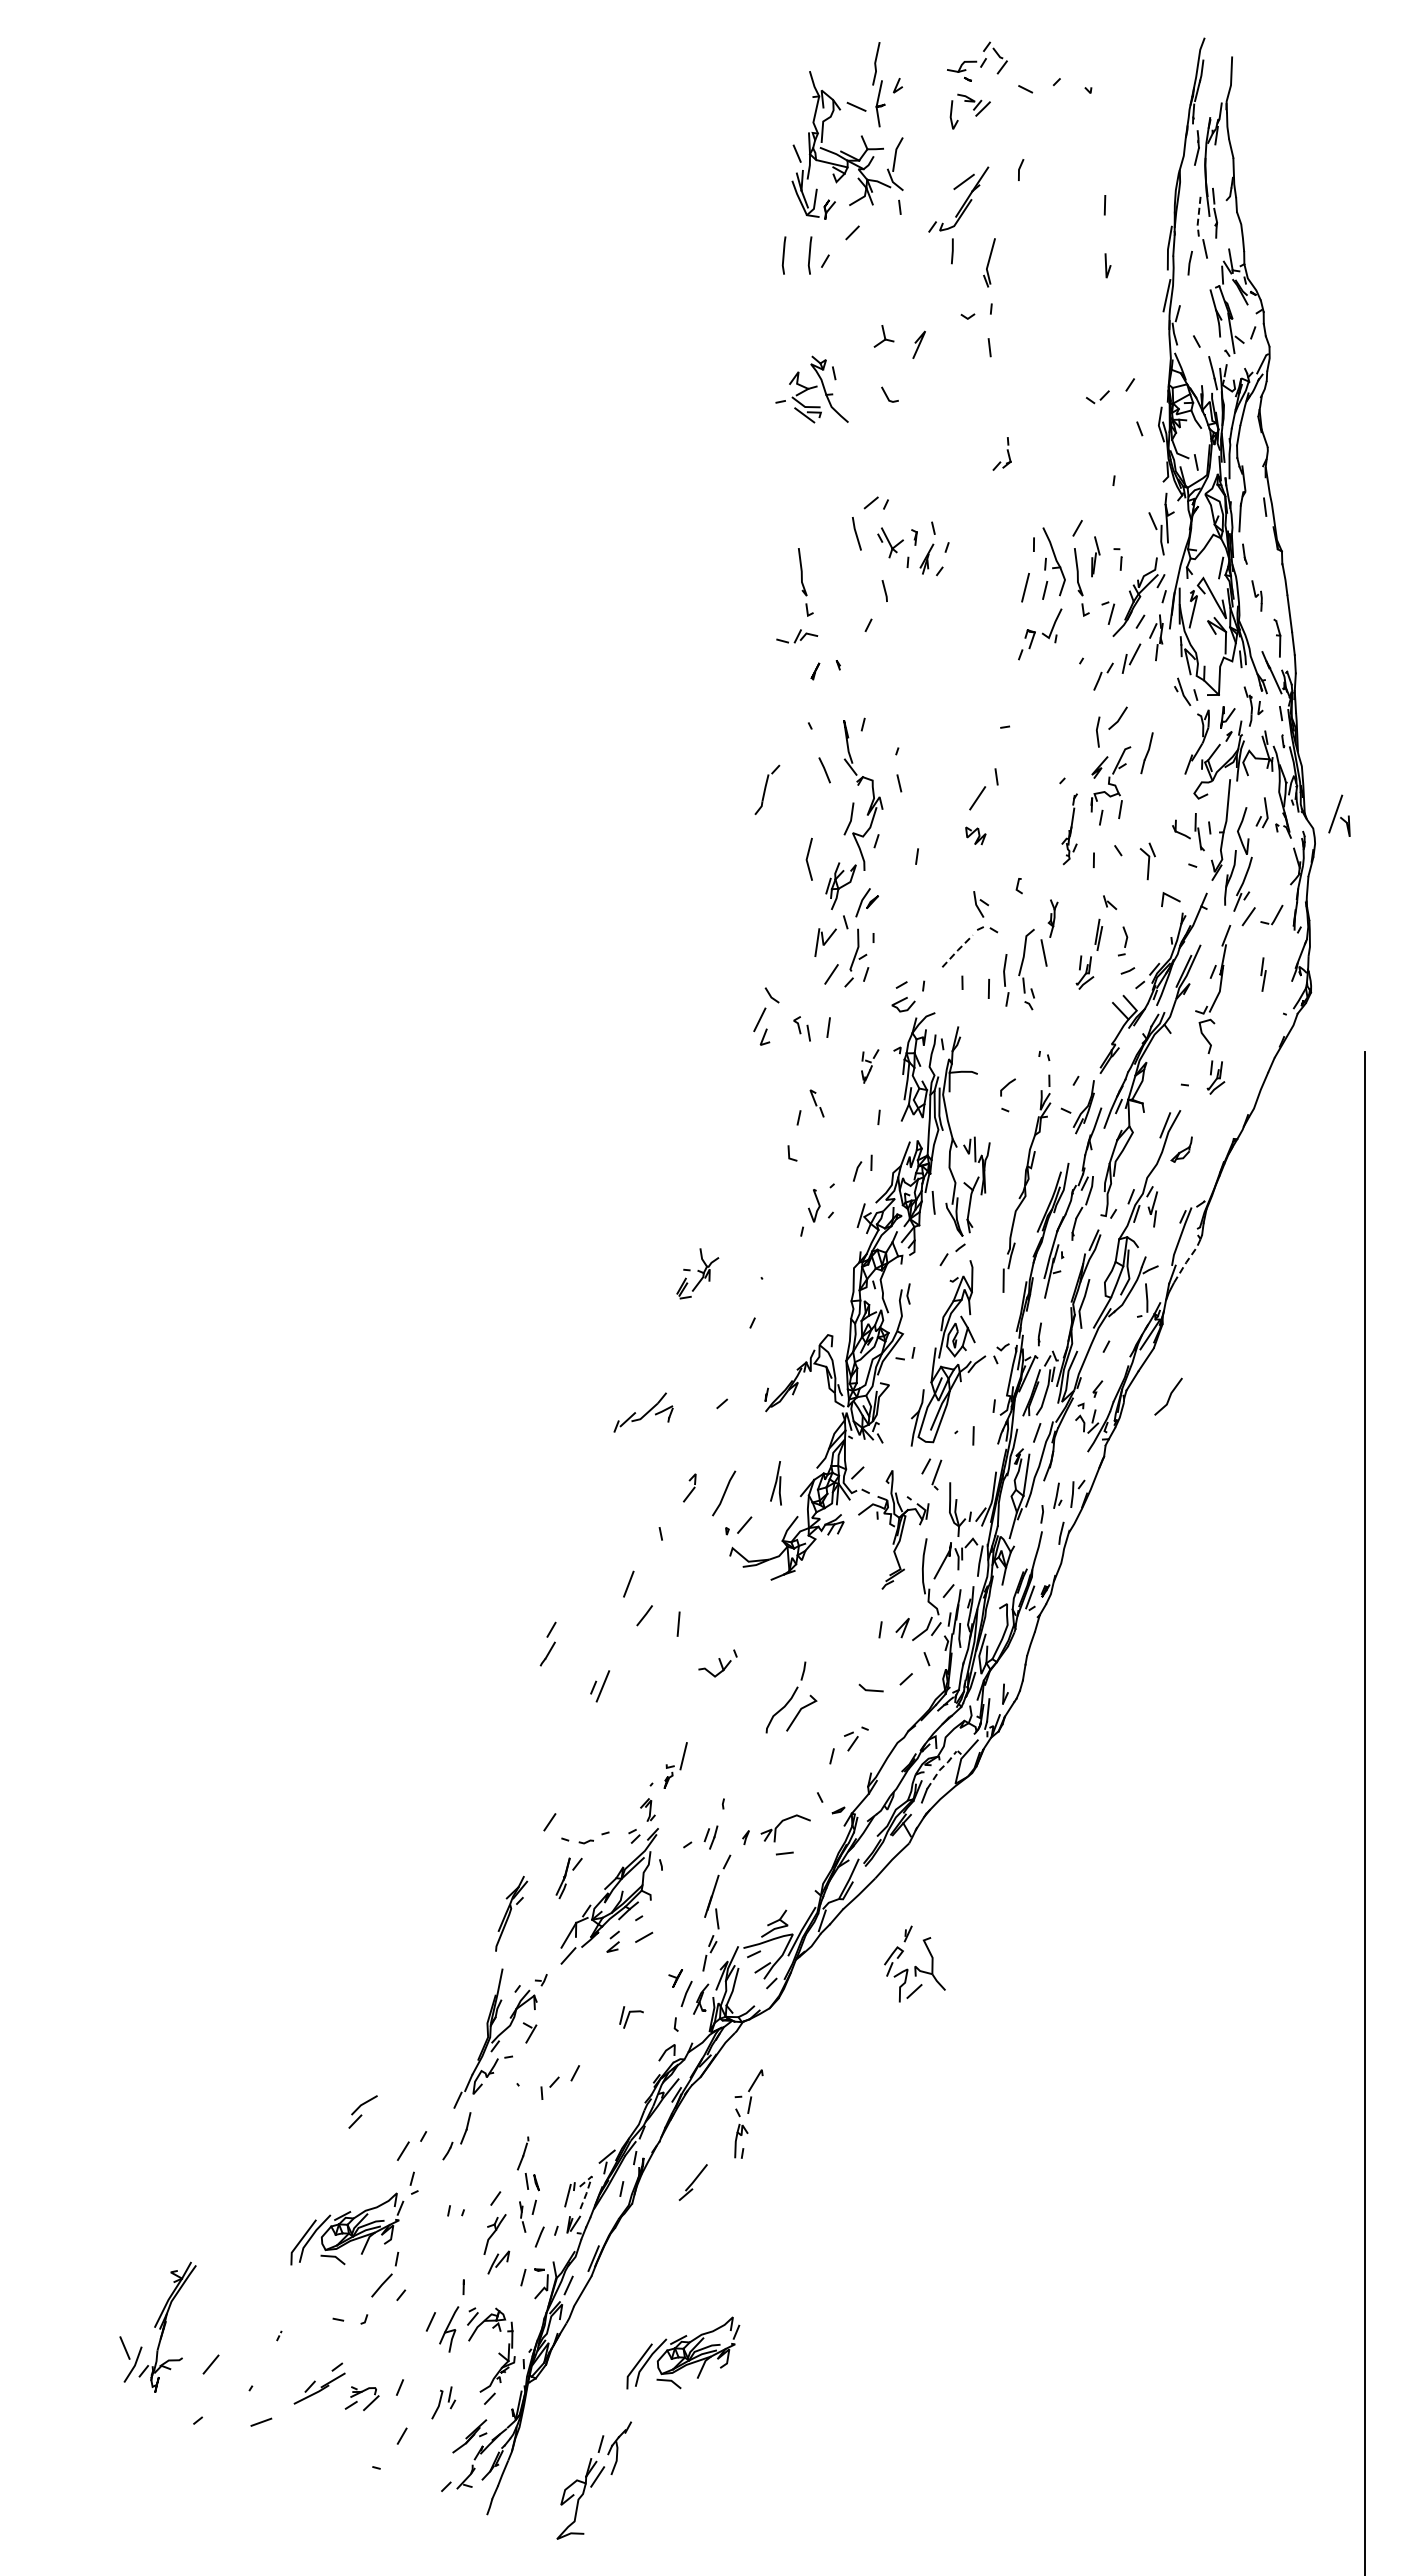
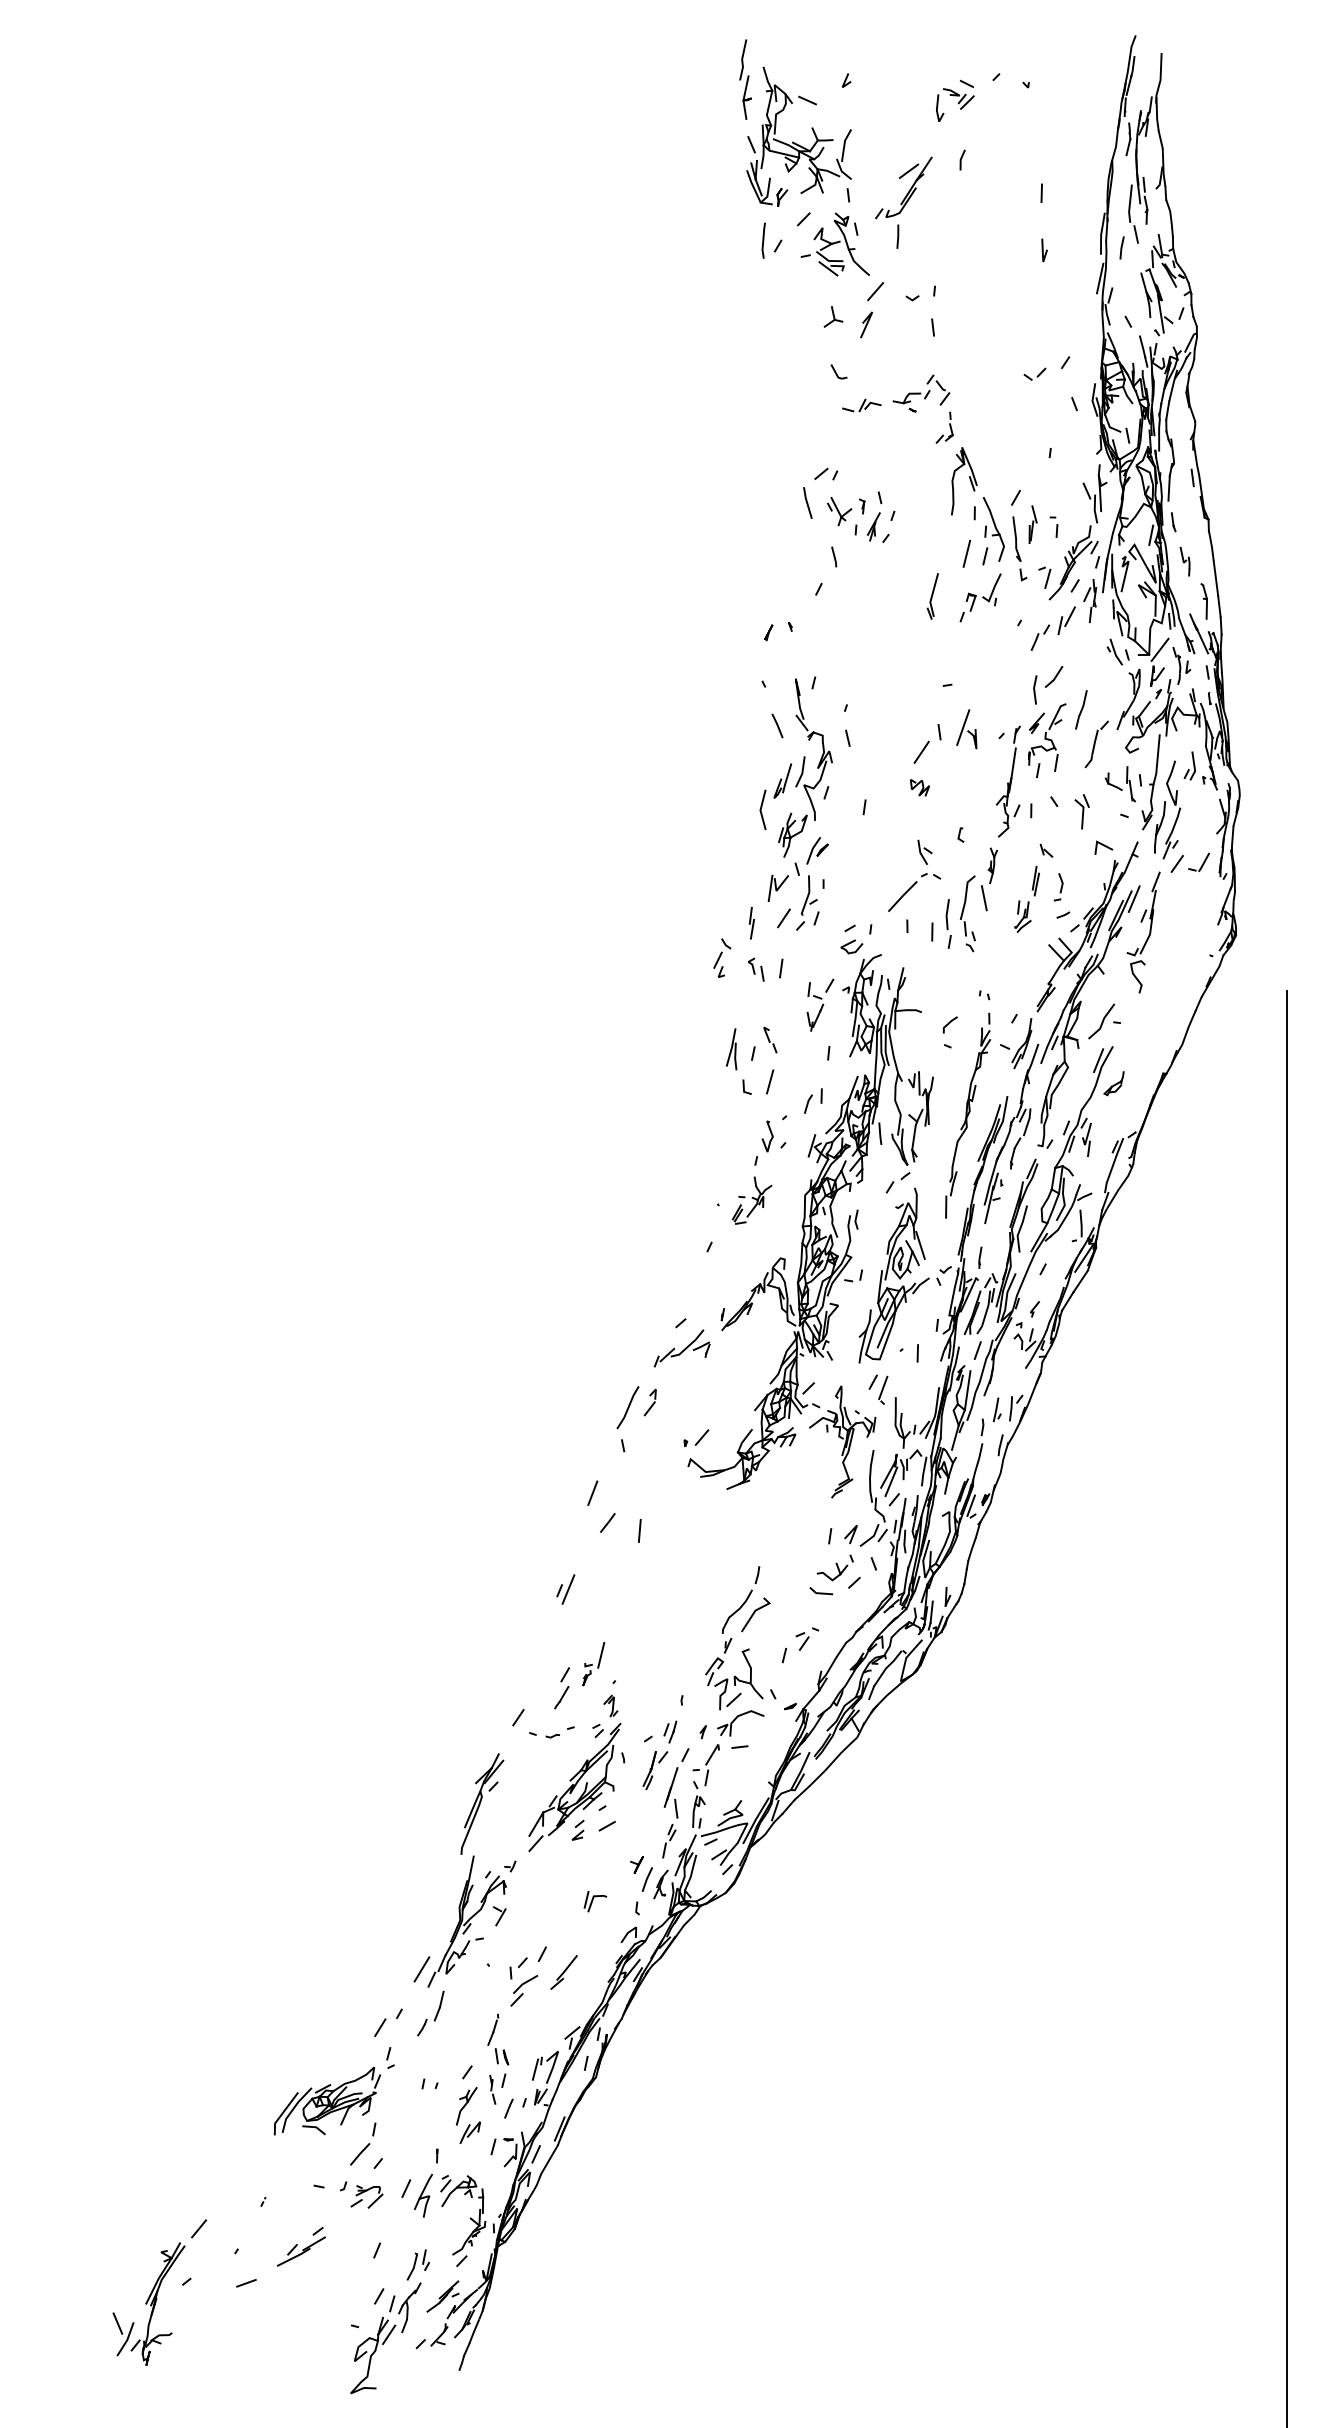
part: (977, 61) -> (921, 393), moved
part: (878, 84) -> (745, 79), moved
part: (969, 111) -> (954, 104), moved
line: (1198, 216) -> (1129, 203), dashed -> solid
line: (783, 255) -> (738, 240), removed
part: (989, 262) -> (932, 596), moved
line: (928, 309) -> (875, 291), added
part: (811, 389) -> (834, 244), moved
part: (1028, 509) -> (969, 480), added
part: (805, 582) -> (759, 548), removed
part: (797, 636) -> (862, 405), moved
line: (1230, 689) -> (1160, 649), added
part: (767, 789) -> (1096, 744), moved
part: (1339, 815) -> (966, 728), moved
part: (830, 828) -> (782, 780), added
part: (1069, 829) -> (1008, 781), size x1.67
line: (958, 950) -> (903, 895), dashed -> solid
line: (1202, 953) -> (1133, 898), added
part: (1263, 974) -> (751, 923), moved
part: (765, 1016) -> (721, 958), size x0.71
part: (869, 1066) -> (819, 1005), size x1.67
part: (1215, 1077) -> (1145, 1015), removed
line: (816, 1147) -> (769, 1081), added
line: (1187, 1260) -> (1119, 1188), dashed -> solid
part: (697, 1273) -> (751, 1200), moved
line: (975, 1321) -> (919, 1245), added
line: (1169, 1396) -> (1102, 1021), moved
part: (643, 1412) -> (682, 1348), moved
part: (775, 1483) -> (731, 1049), moved
line: (724, 1493) -> (628, 1407), moved
line: (945, 1571) -> (891, 1481), added
part: (547, 1643) -> (561, 1687), moved
part: (717, 1663) -> (834, 1567), moved
part: (675, 1765) -> (593, 1664), moved
line: (941, 1768) -> (887, 1666), dashed -> solid
part: (568, 1878) -> (654, 1770), moved
part: (511, 1913) -> (482, 1803), size x1.43
part: (914, 1963) -> (733, 1673), moved
line: (447, 2089) -> (421, 1969), added
part: (362, 2111) -> (523, 1990), moved
part: (748, 2113) -> (705, 1785), moved
part: (692, 2182) -> (563, 1972), moved
line: (589, 2185) -> (555, 2060), dashed -> solid
part: (157, 2326) -> (148, 2303), moved
part: (683, 2352) -> (644, 2217), removed
part: (361, 2398) -> (366, 2196), moved
part: (594, 2480) -> (386, 2338), moved

